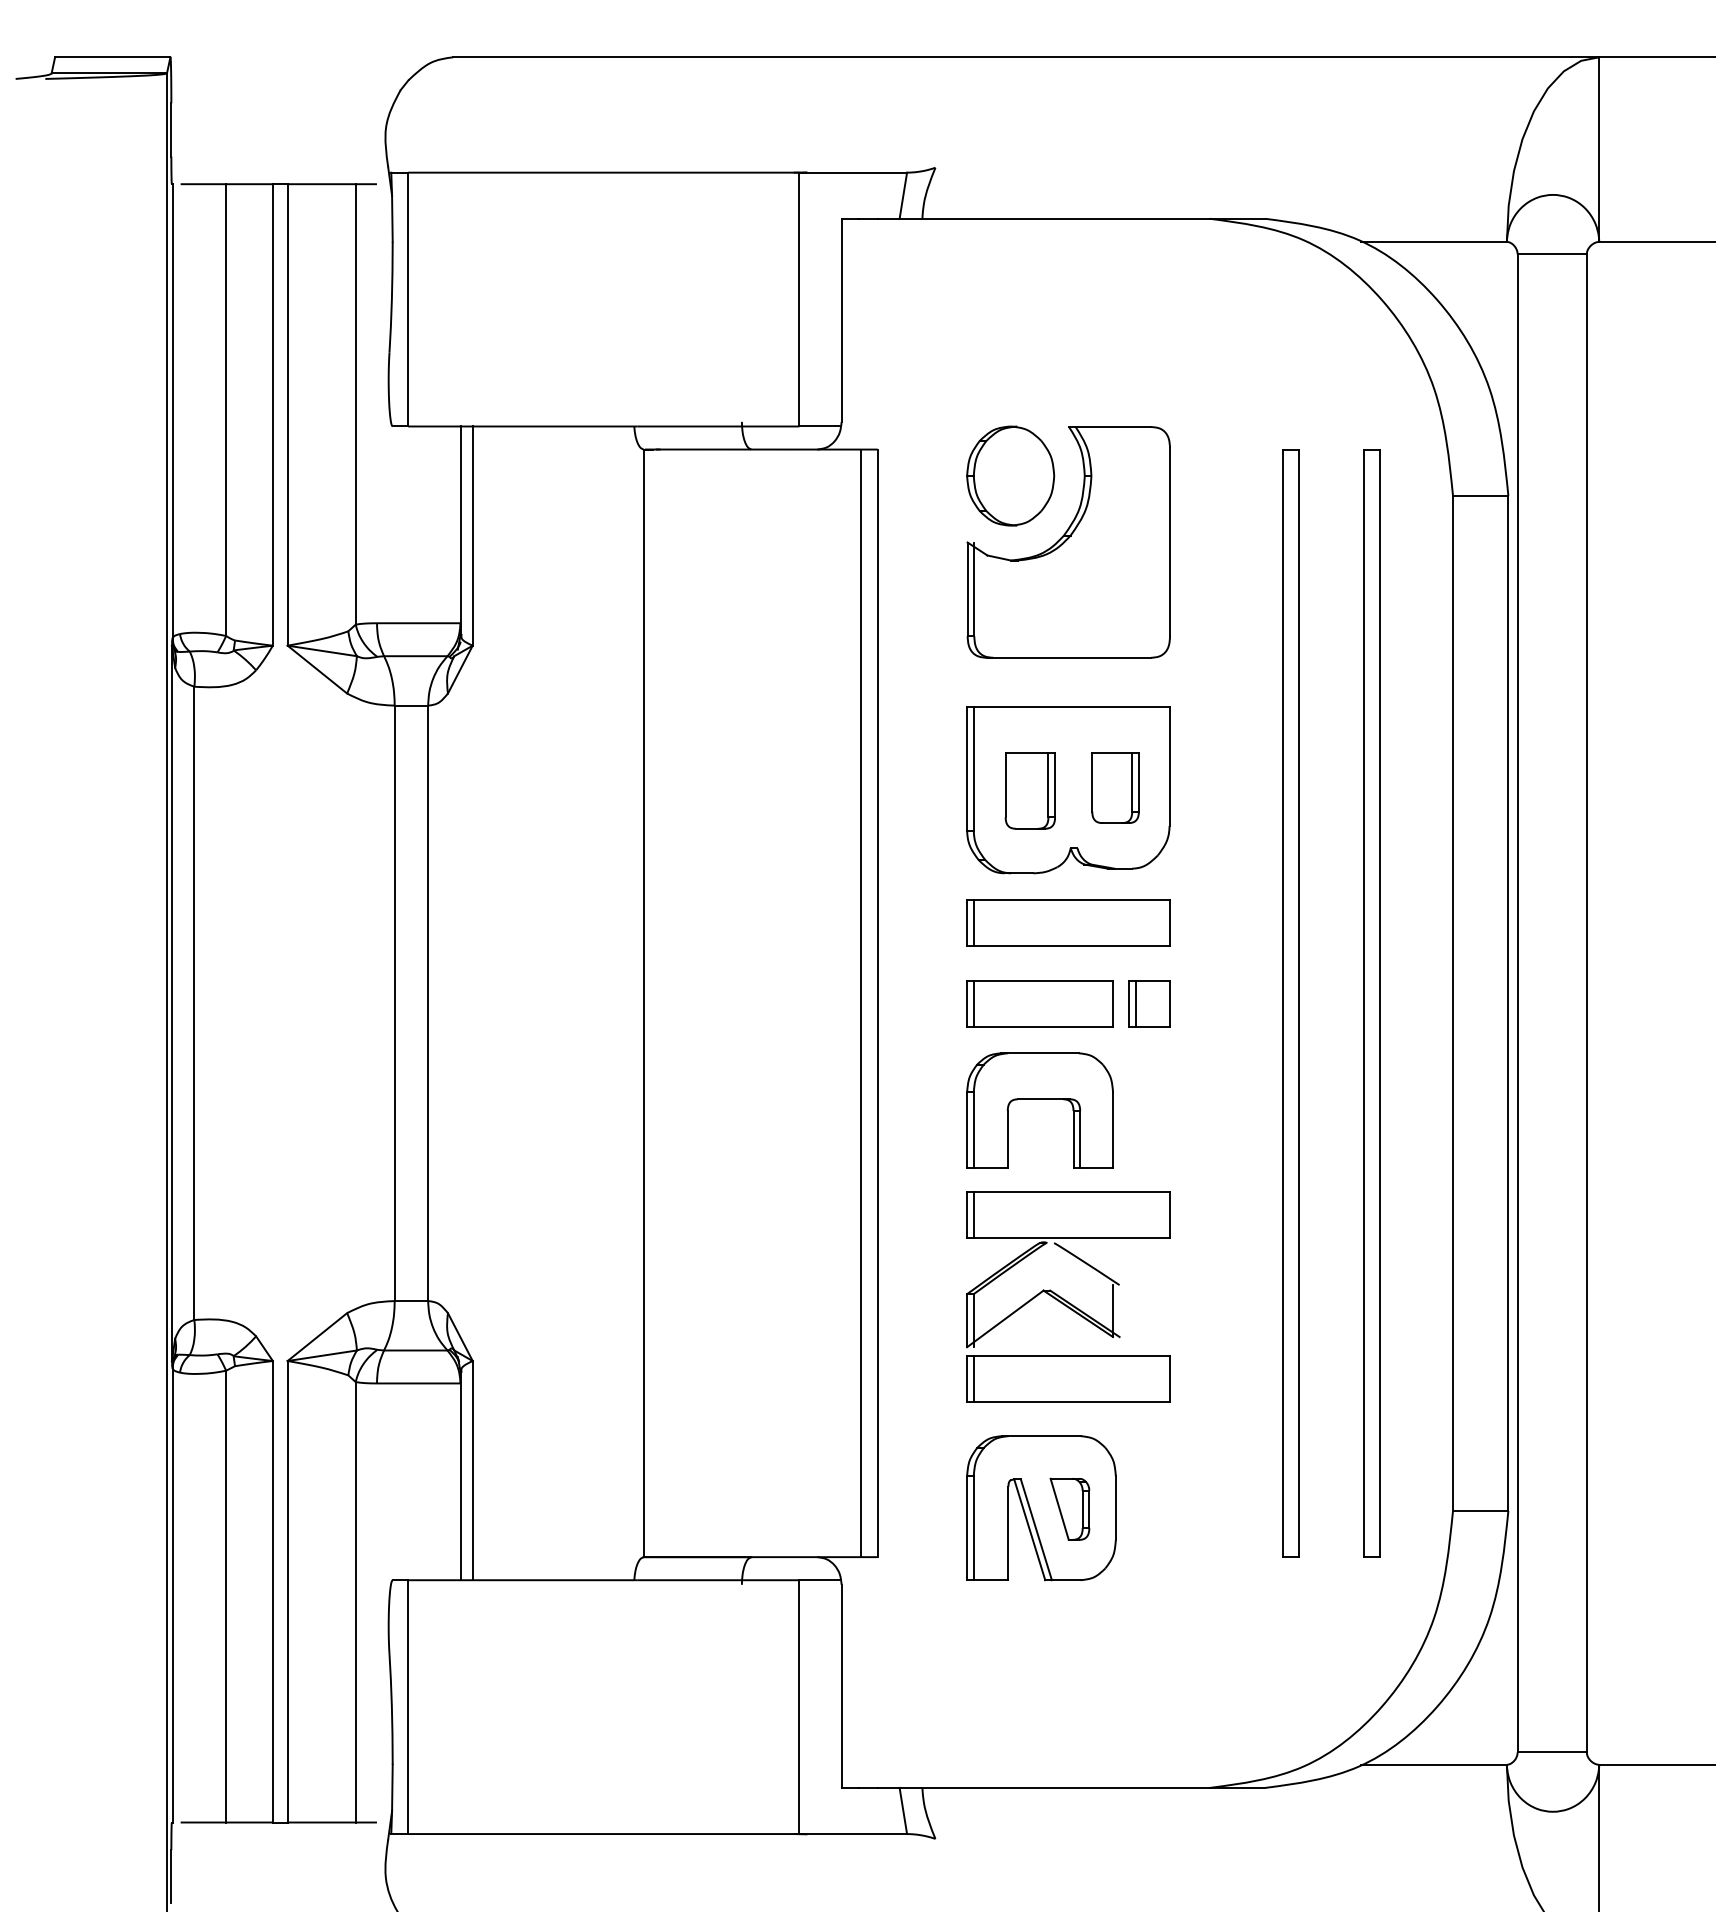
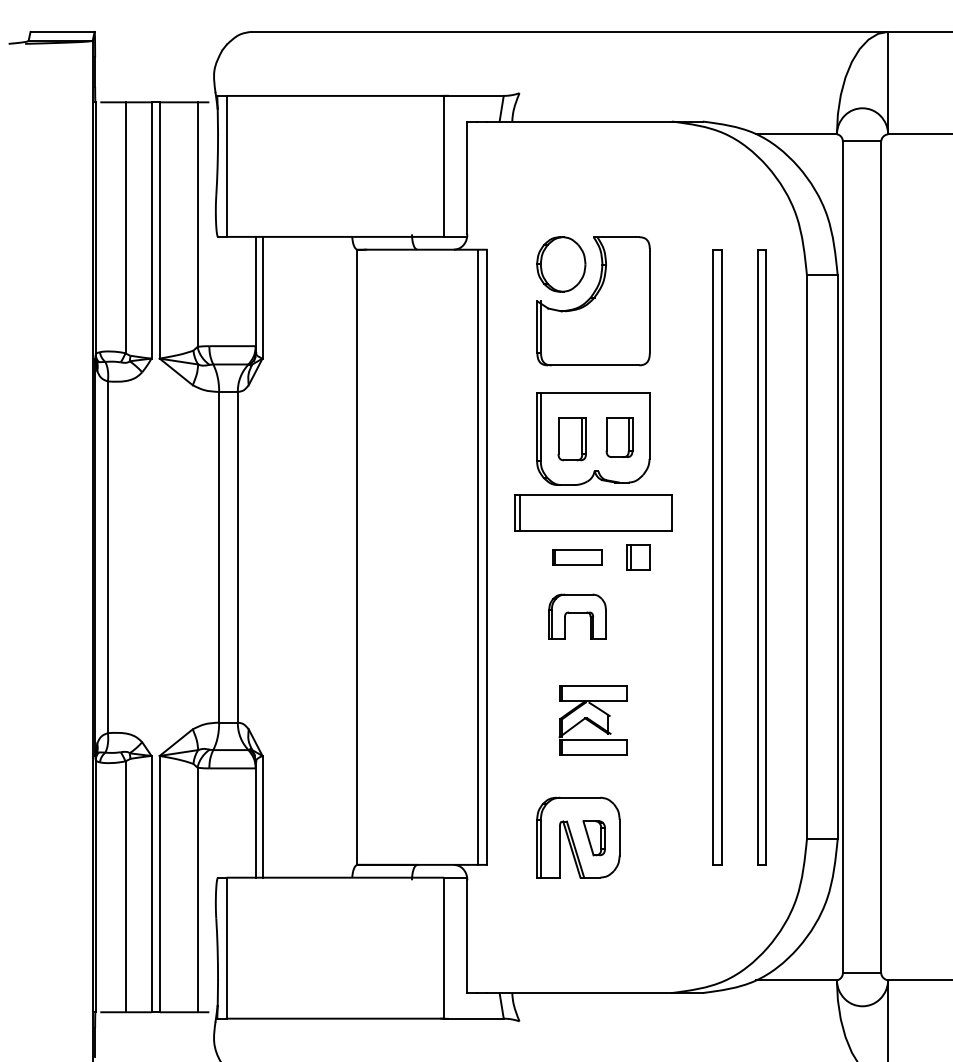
part: (1068, 922) -> (593, 512), size x1.4
part: (1039, 1003) -> (577, 557), size x0.6
part: (1039, 1109) -> (577, 616), size x0.7
part: (1068, 1297) -> (593, 720), size x0.6

